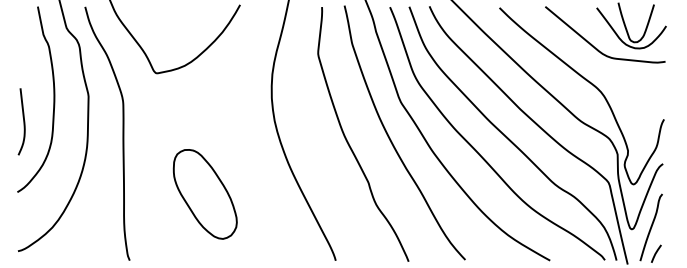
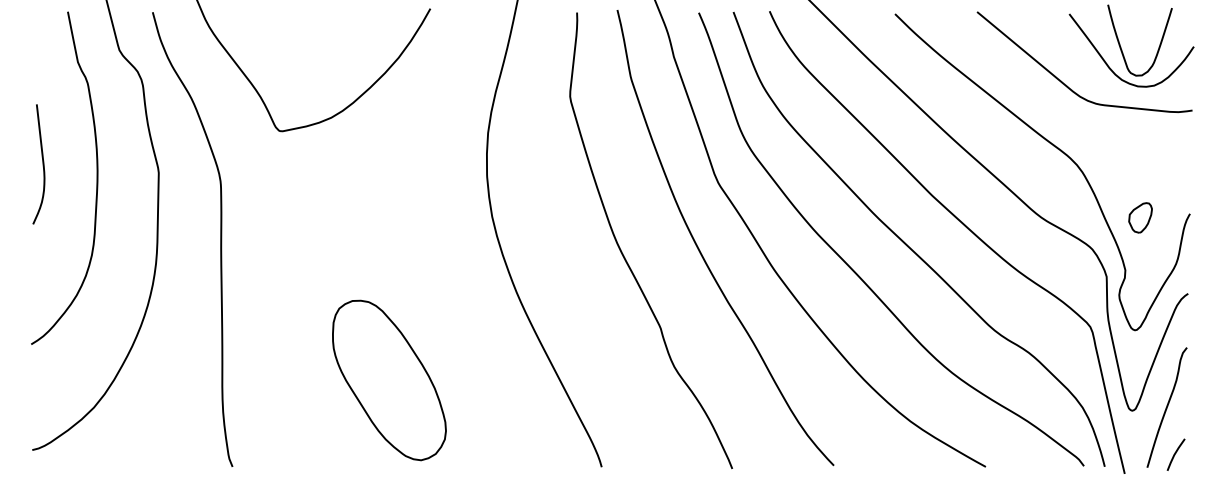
curve: (23, 121) -> (42, 163), moved
part: (636, 121) -> (1140, 217), added
part: (204, 194) -> (387, 380), moved

